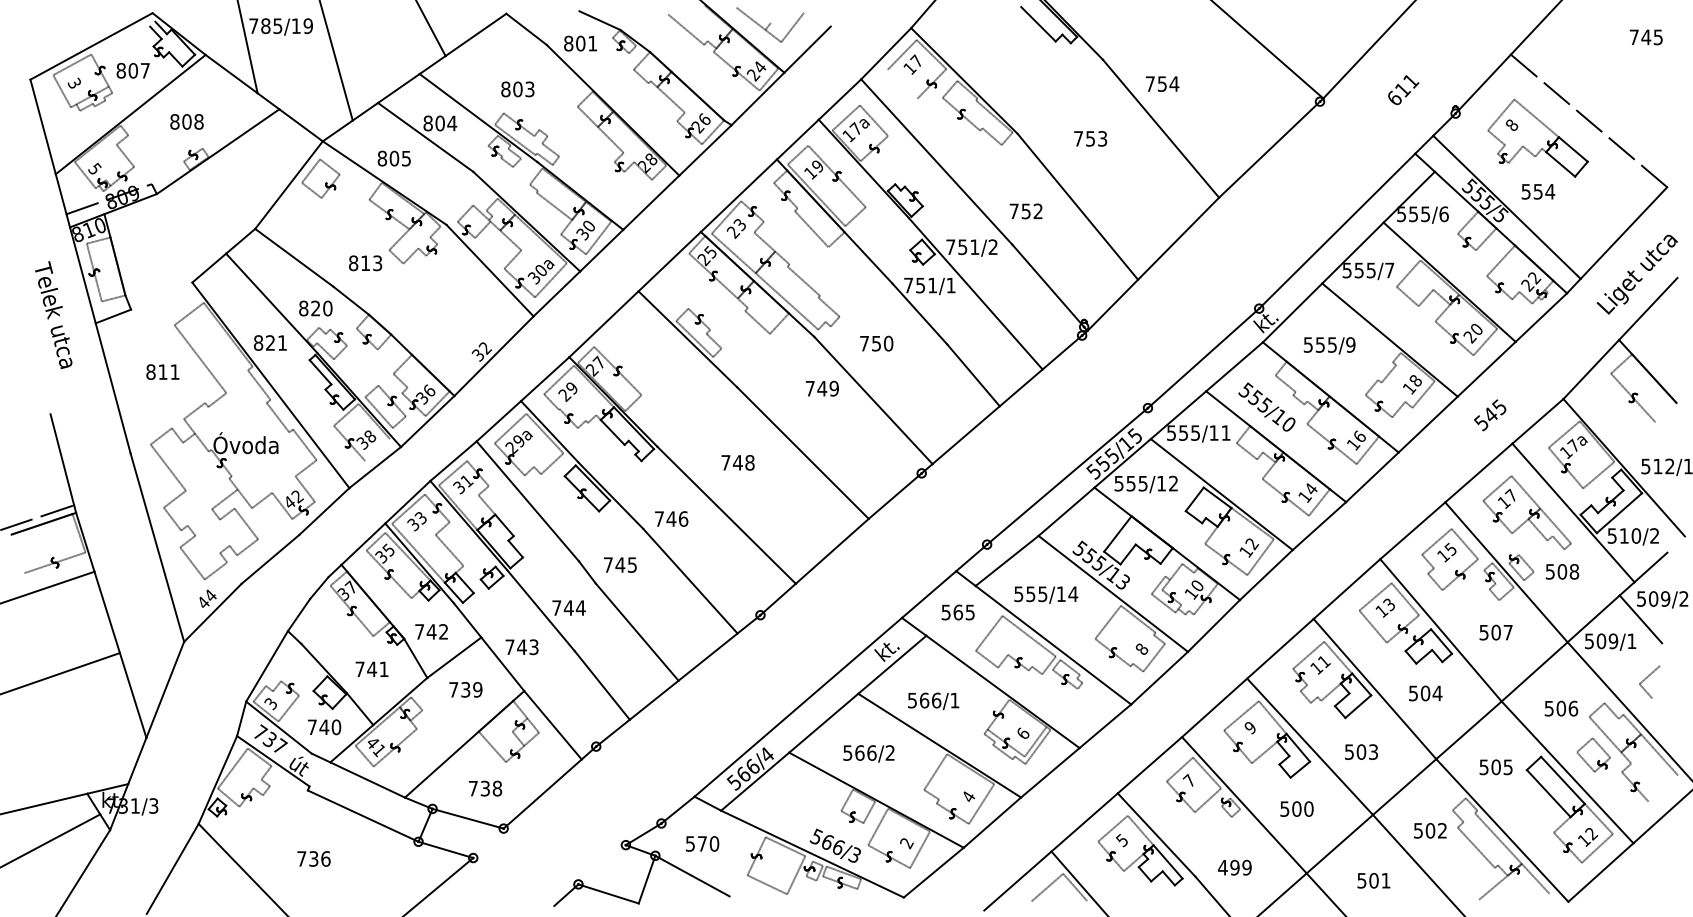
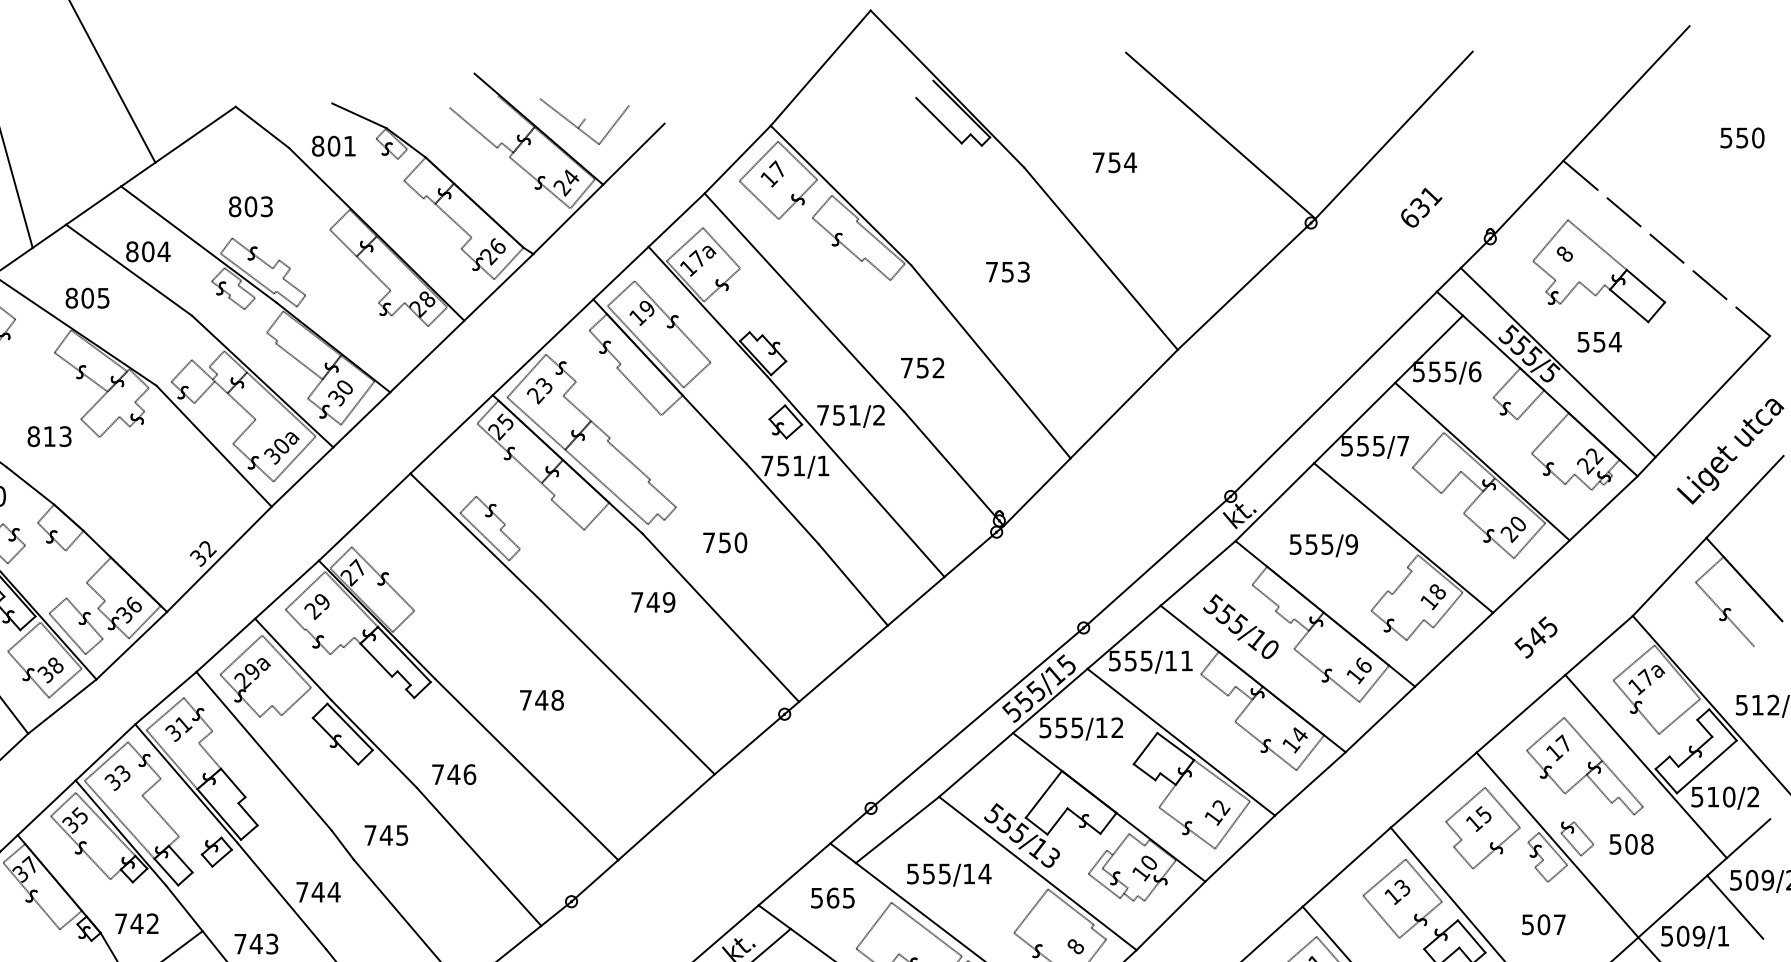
text: (1646, 37) -> (1742, 138), 745 -> 550
text: (1162, 83) -> (1114, 161), moved
line: (902, 84) -> (759, 200), added
text: (1402, 90) -> (1420, 208), 611 -> 631
line: (377, 449) -> (65, 682), added

